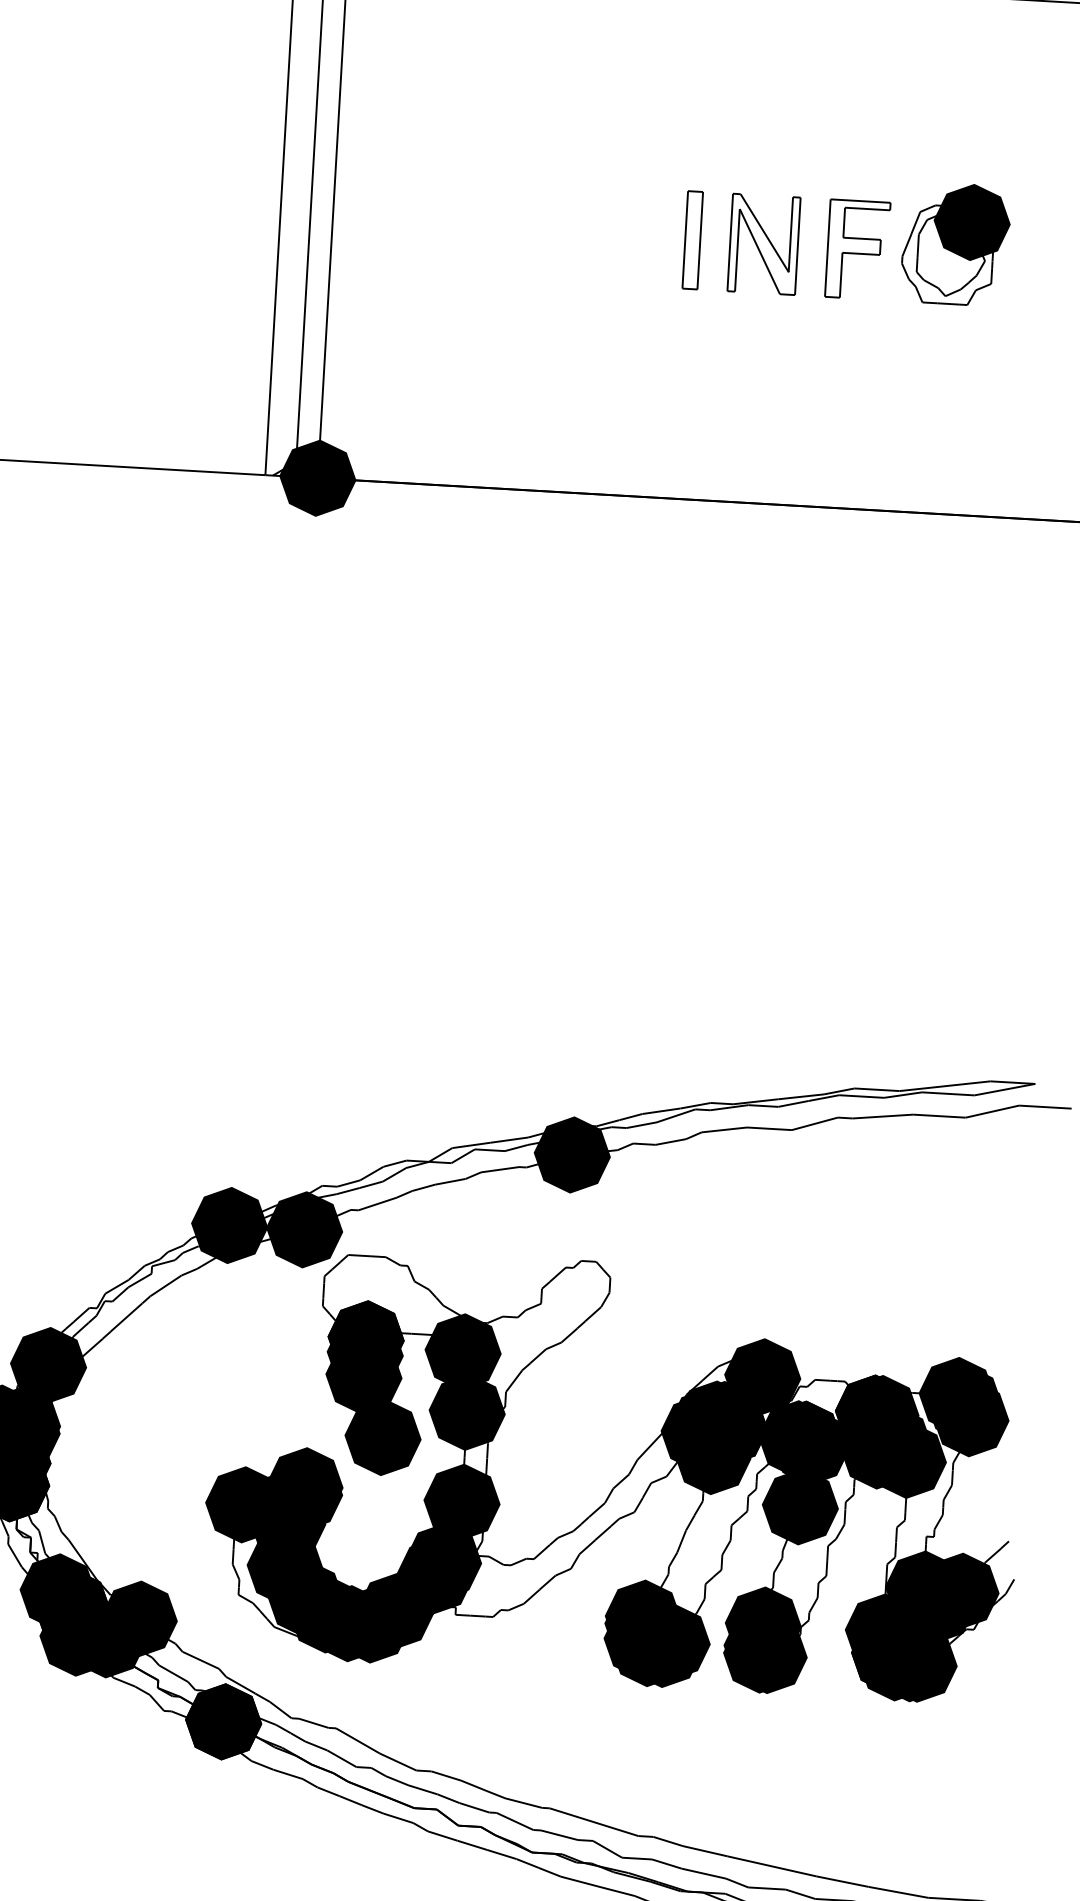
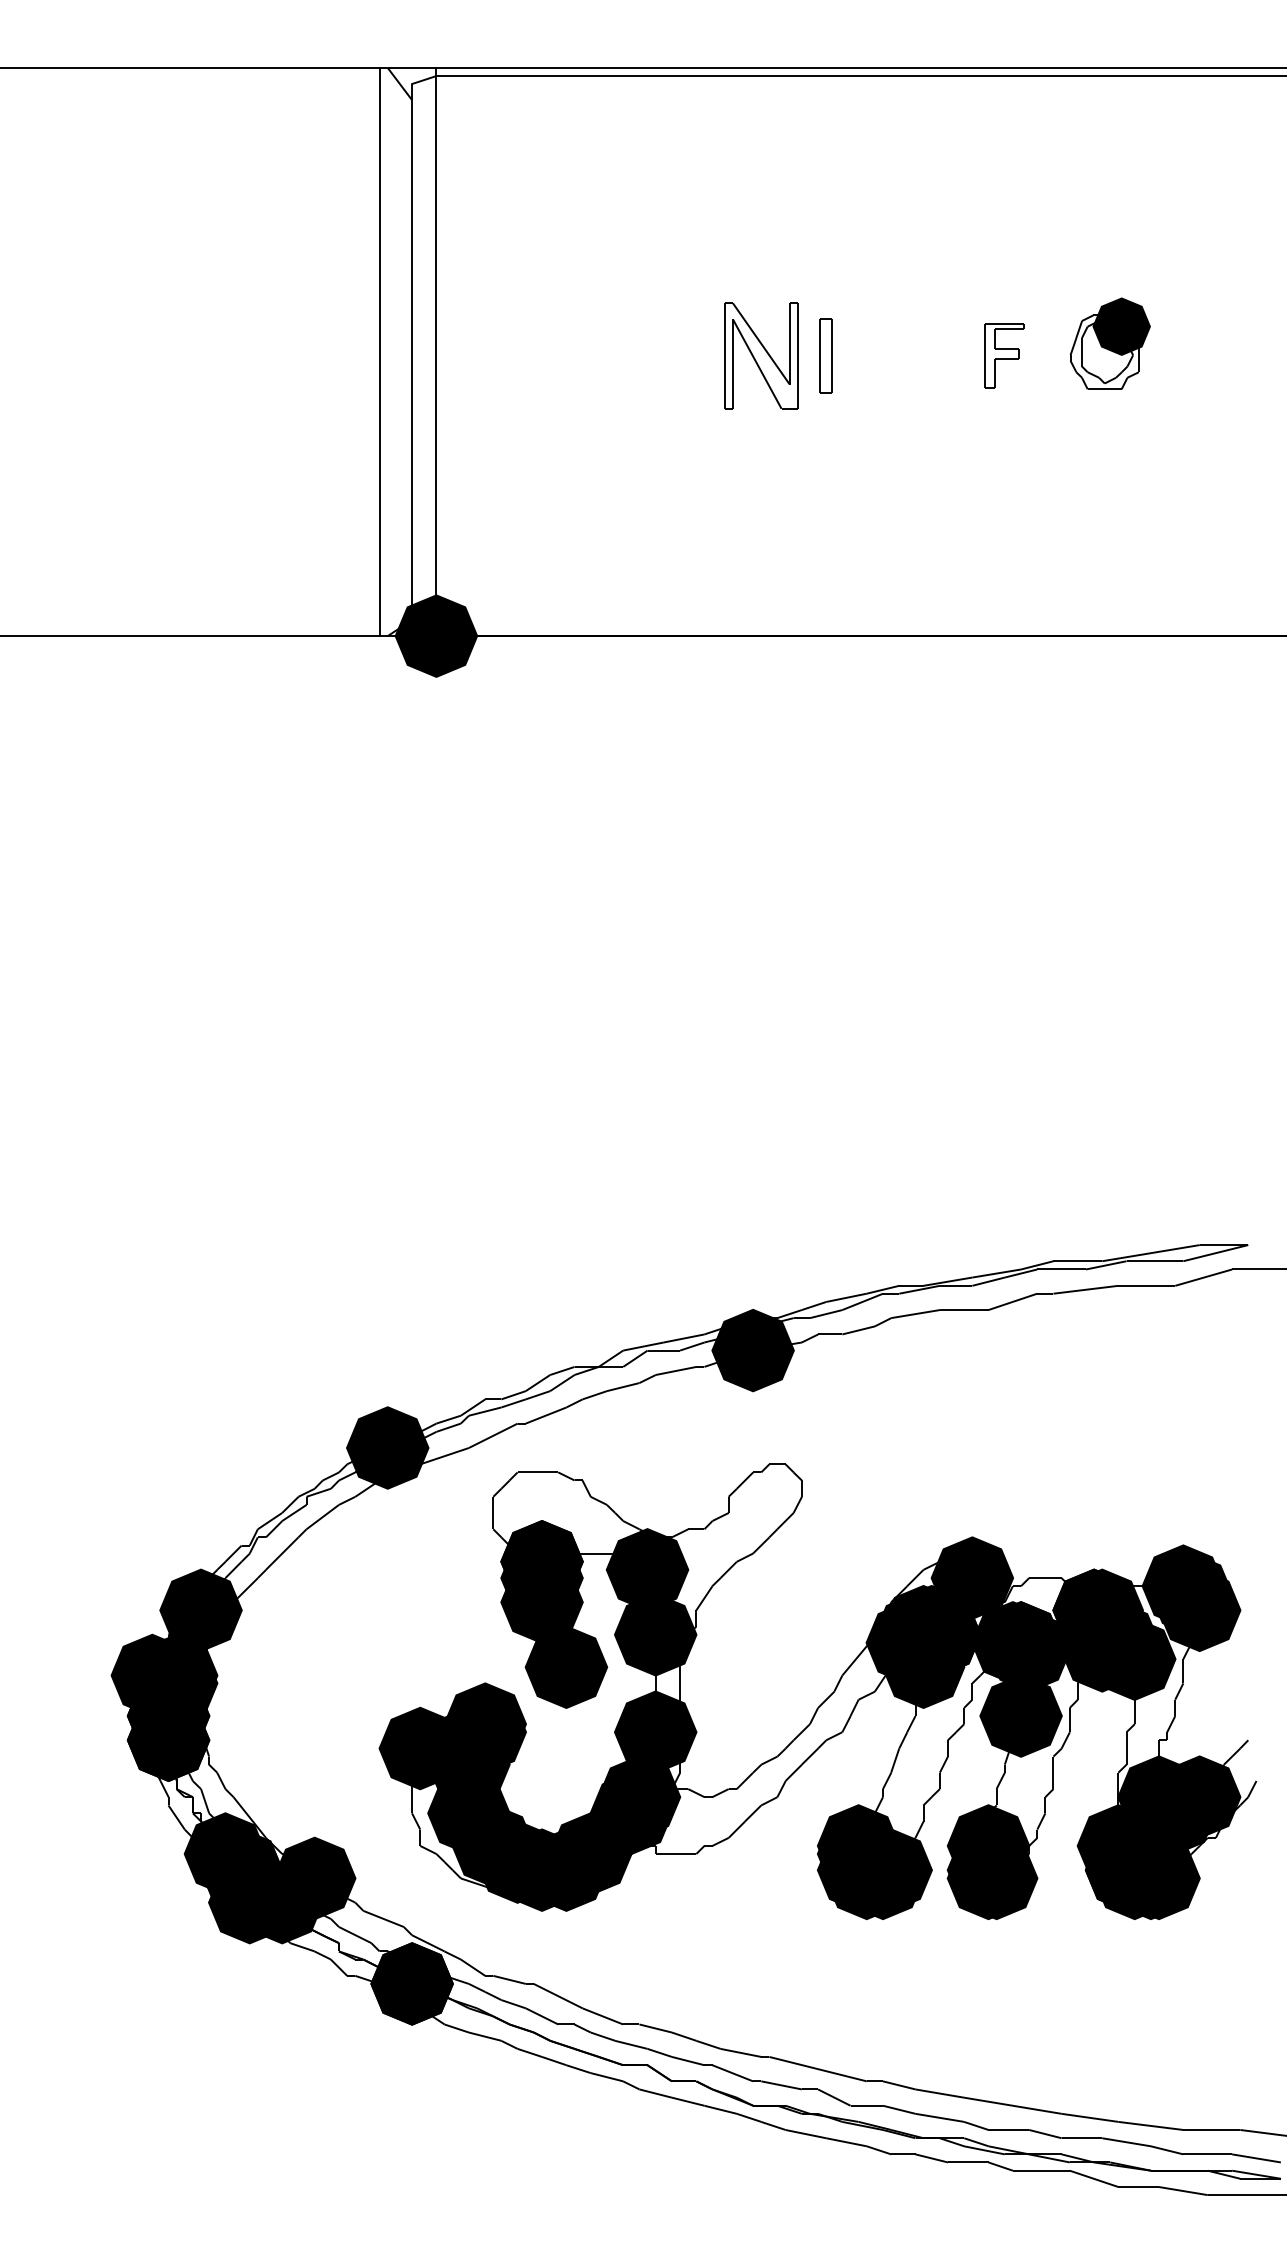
part: (692, 239) -> (825, 355), size x0.7
part: (764, 243) -> (761, 355), moved
part: (956, 243) -> (1110, 343), size x0.7
part: (857, 249) -> (1004, 355), size x0.6
fill: (304, 1229) -> (468, 1447), removed

